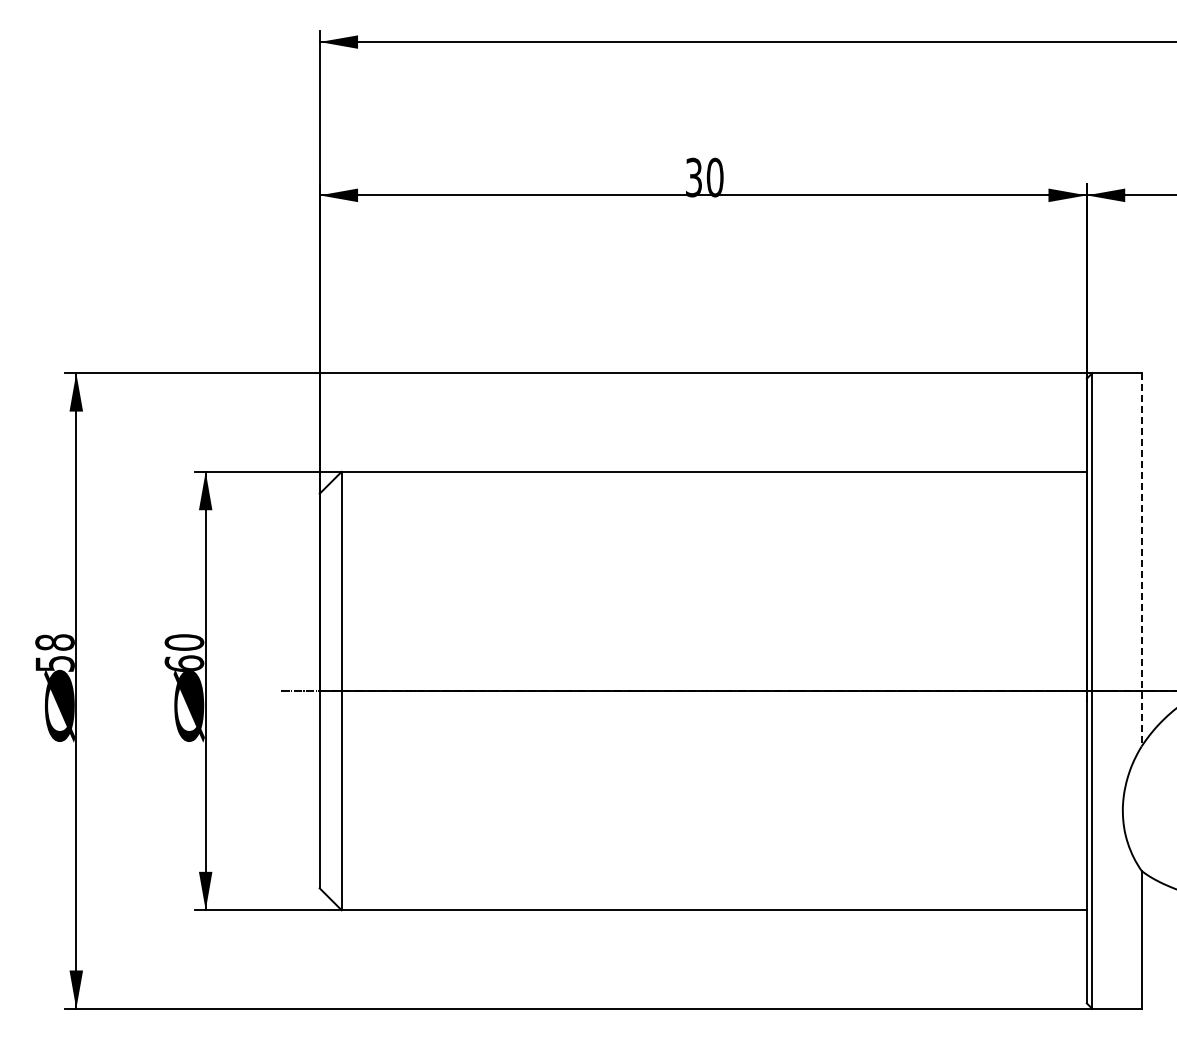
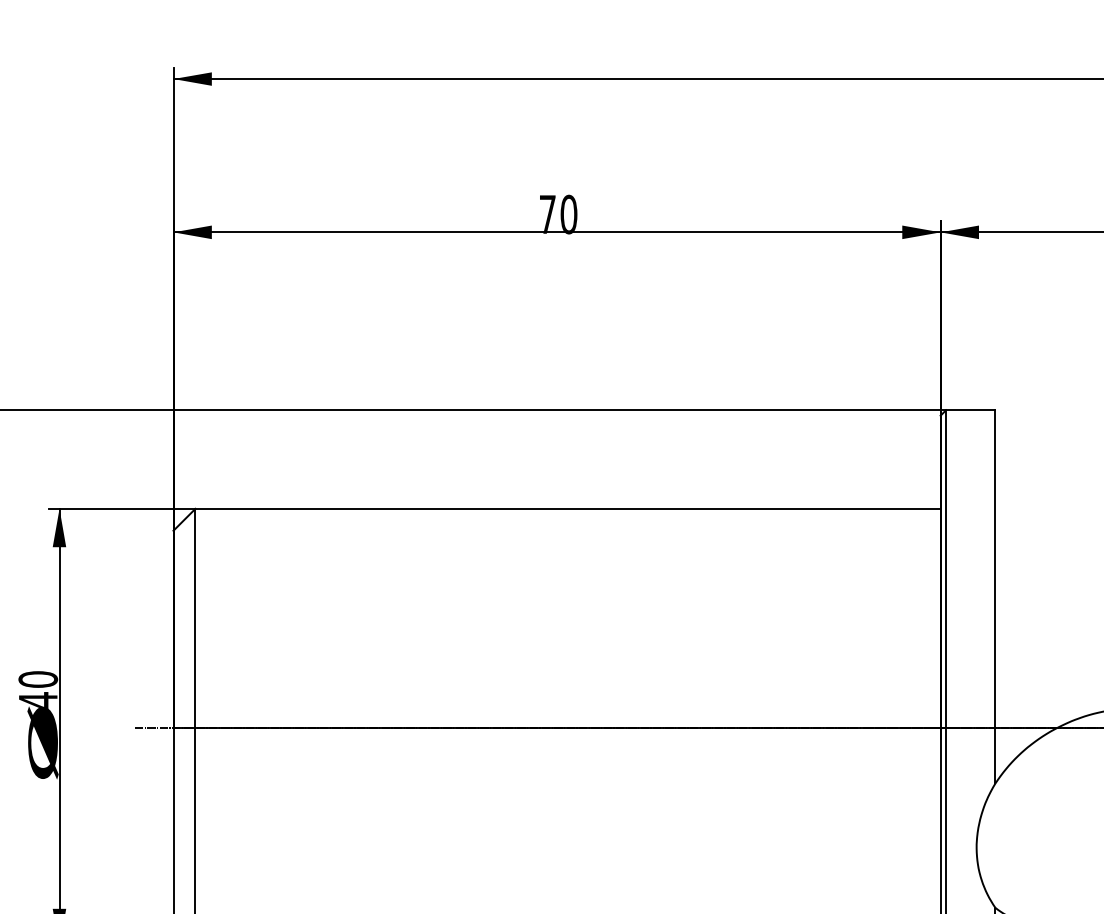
text: (693, 177) -> (547, 214), 30 -> 70
line: (1141, 559) -> (995, 596), dashed -> solid
text: (184, 663) -> (38, 700), 60 -> 40

